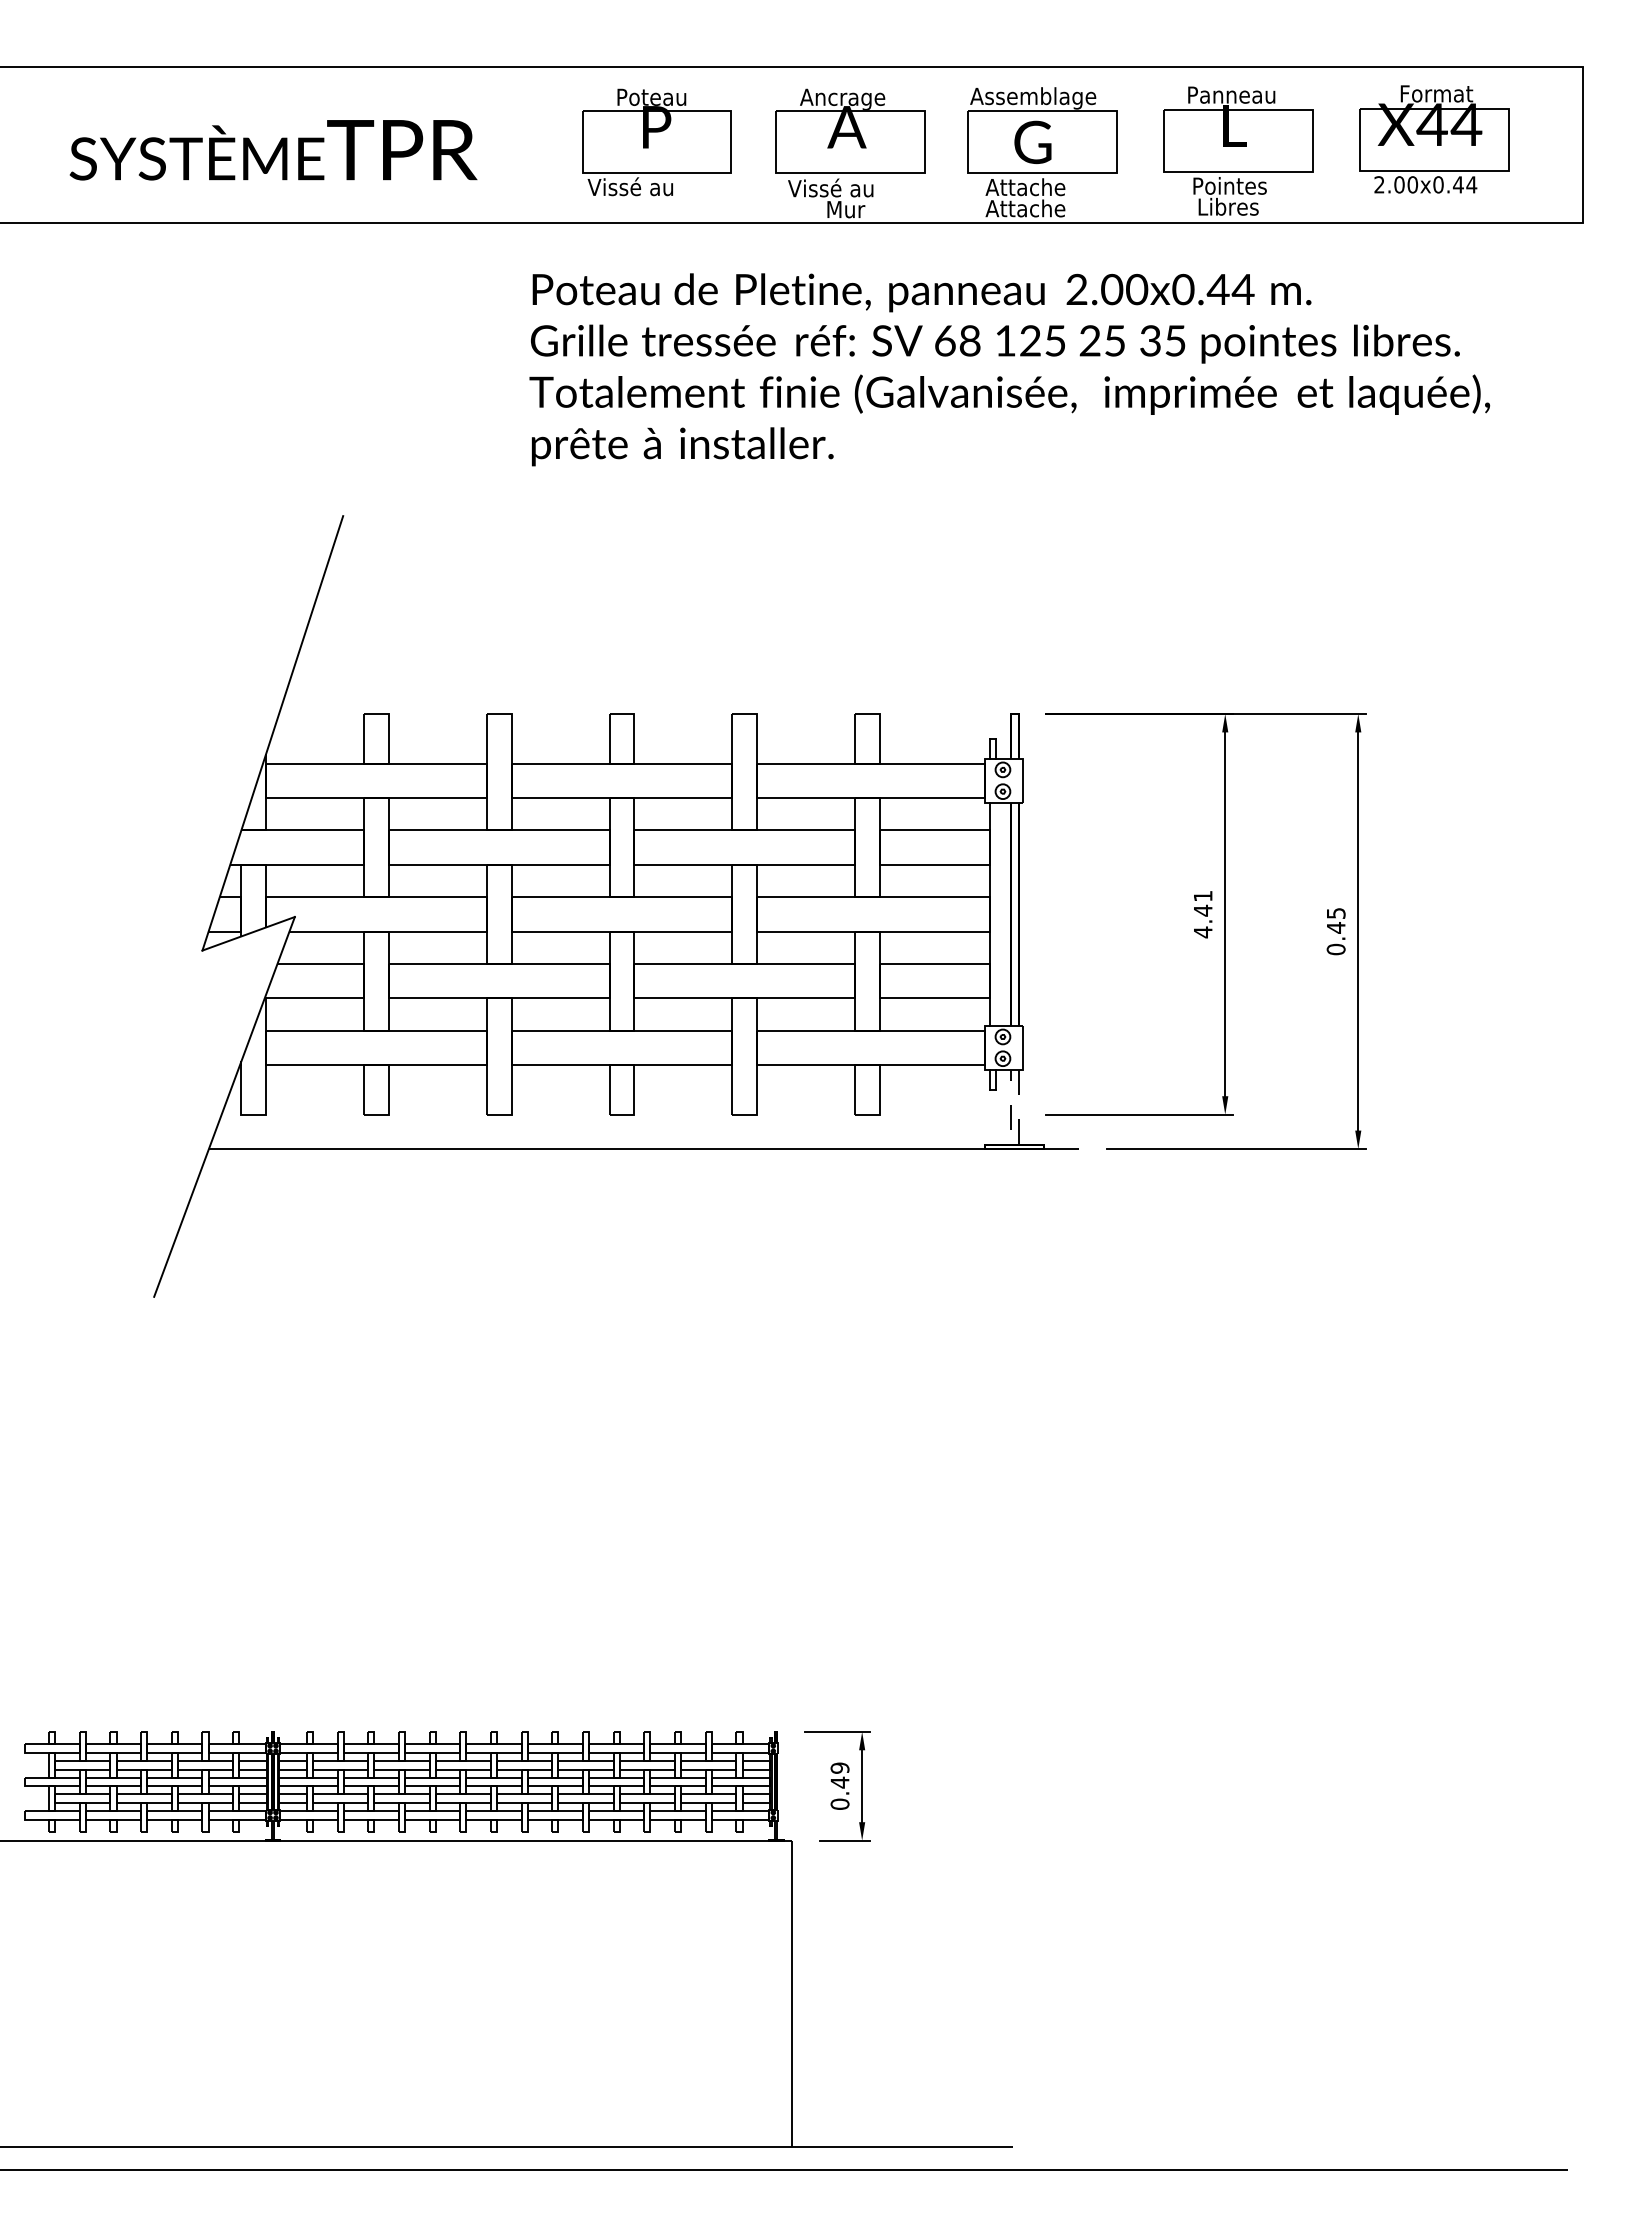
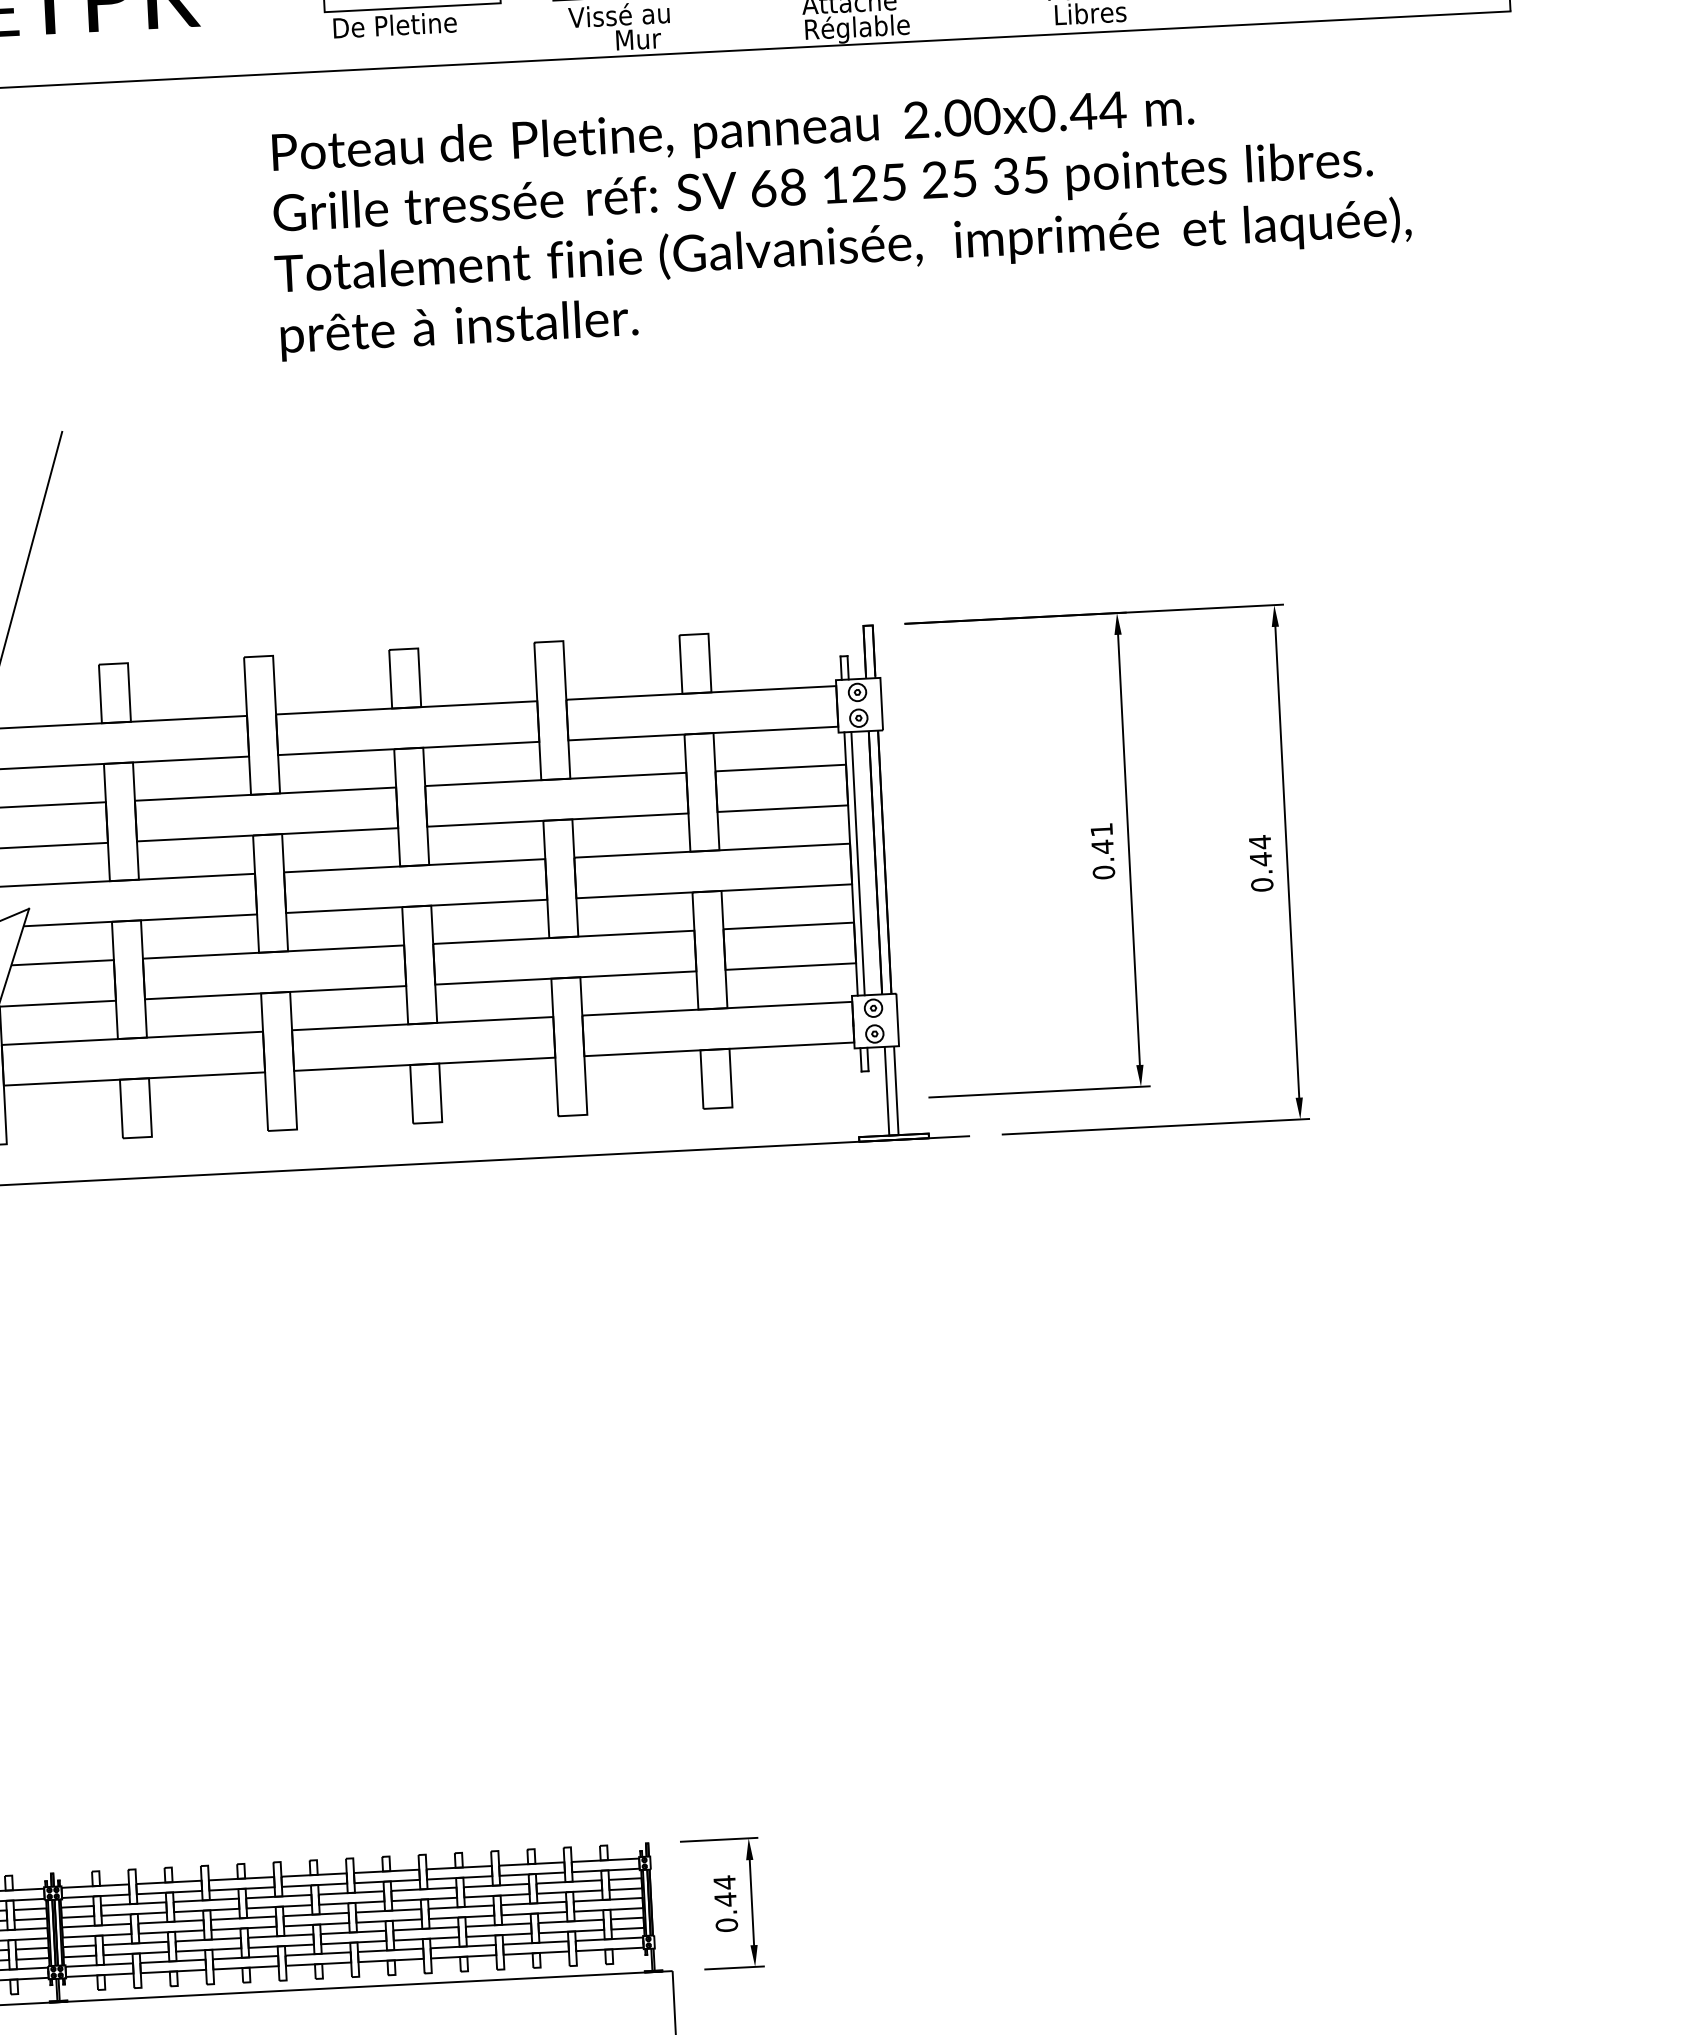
text: (640, 186) -> (394, 24), Vissé au -> De Pletine
text: (1030, 209) -> (856, 28), Attache -> Réglable
line: (996, 913) -> (858, 862), added
text: (1336, 913) -> (1260, 842), 0.45 -> 0.44
text: (1202, 932) -> (1103, 872), 4.41 -> 0.41
line: (1014, 1145) -> (893, 1135), dashed -> solid
text: (839, 1768) -> (724, 1882), 0.49 -> 0.44

